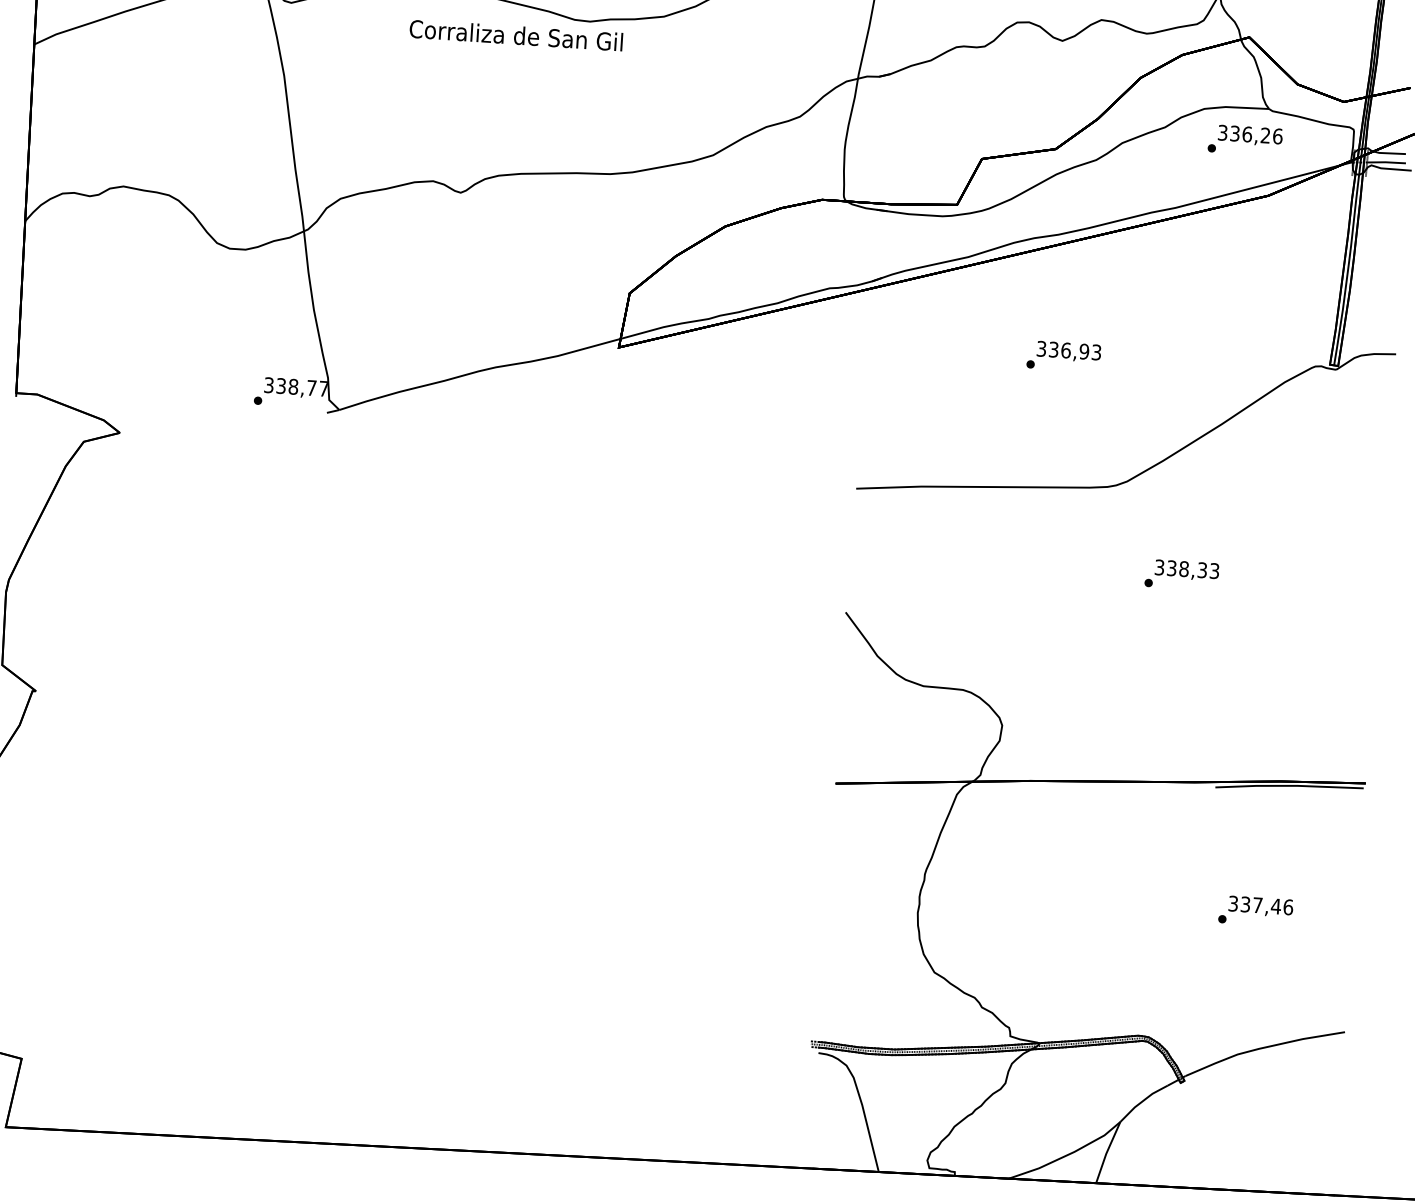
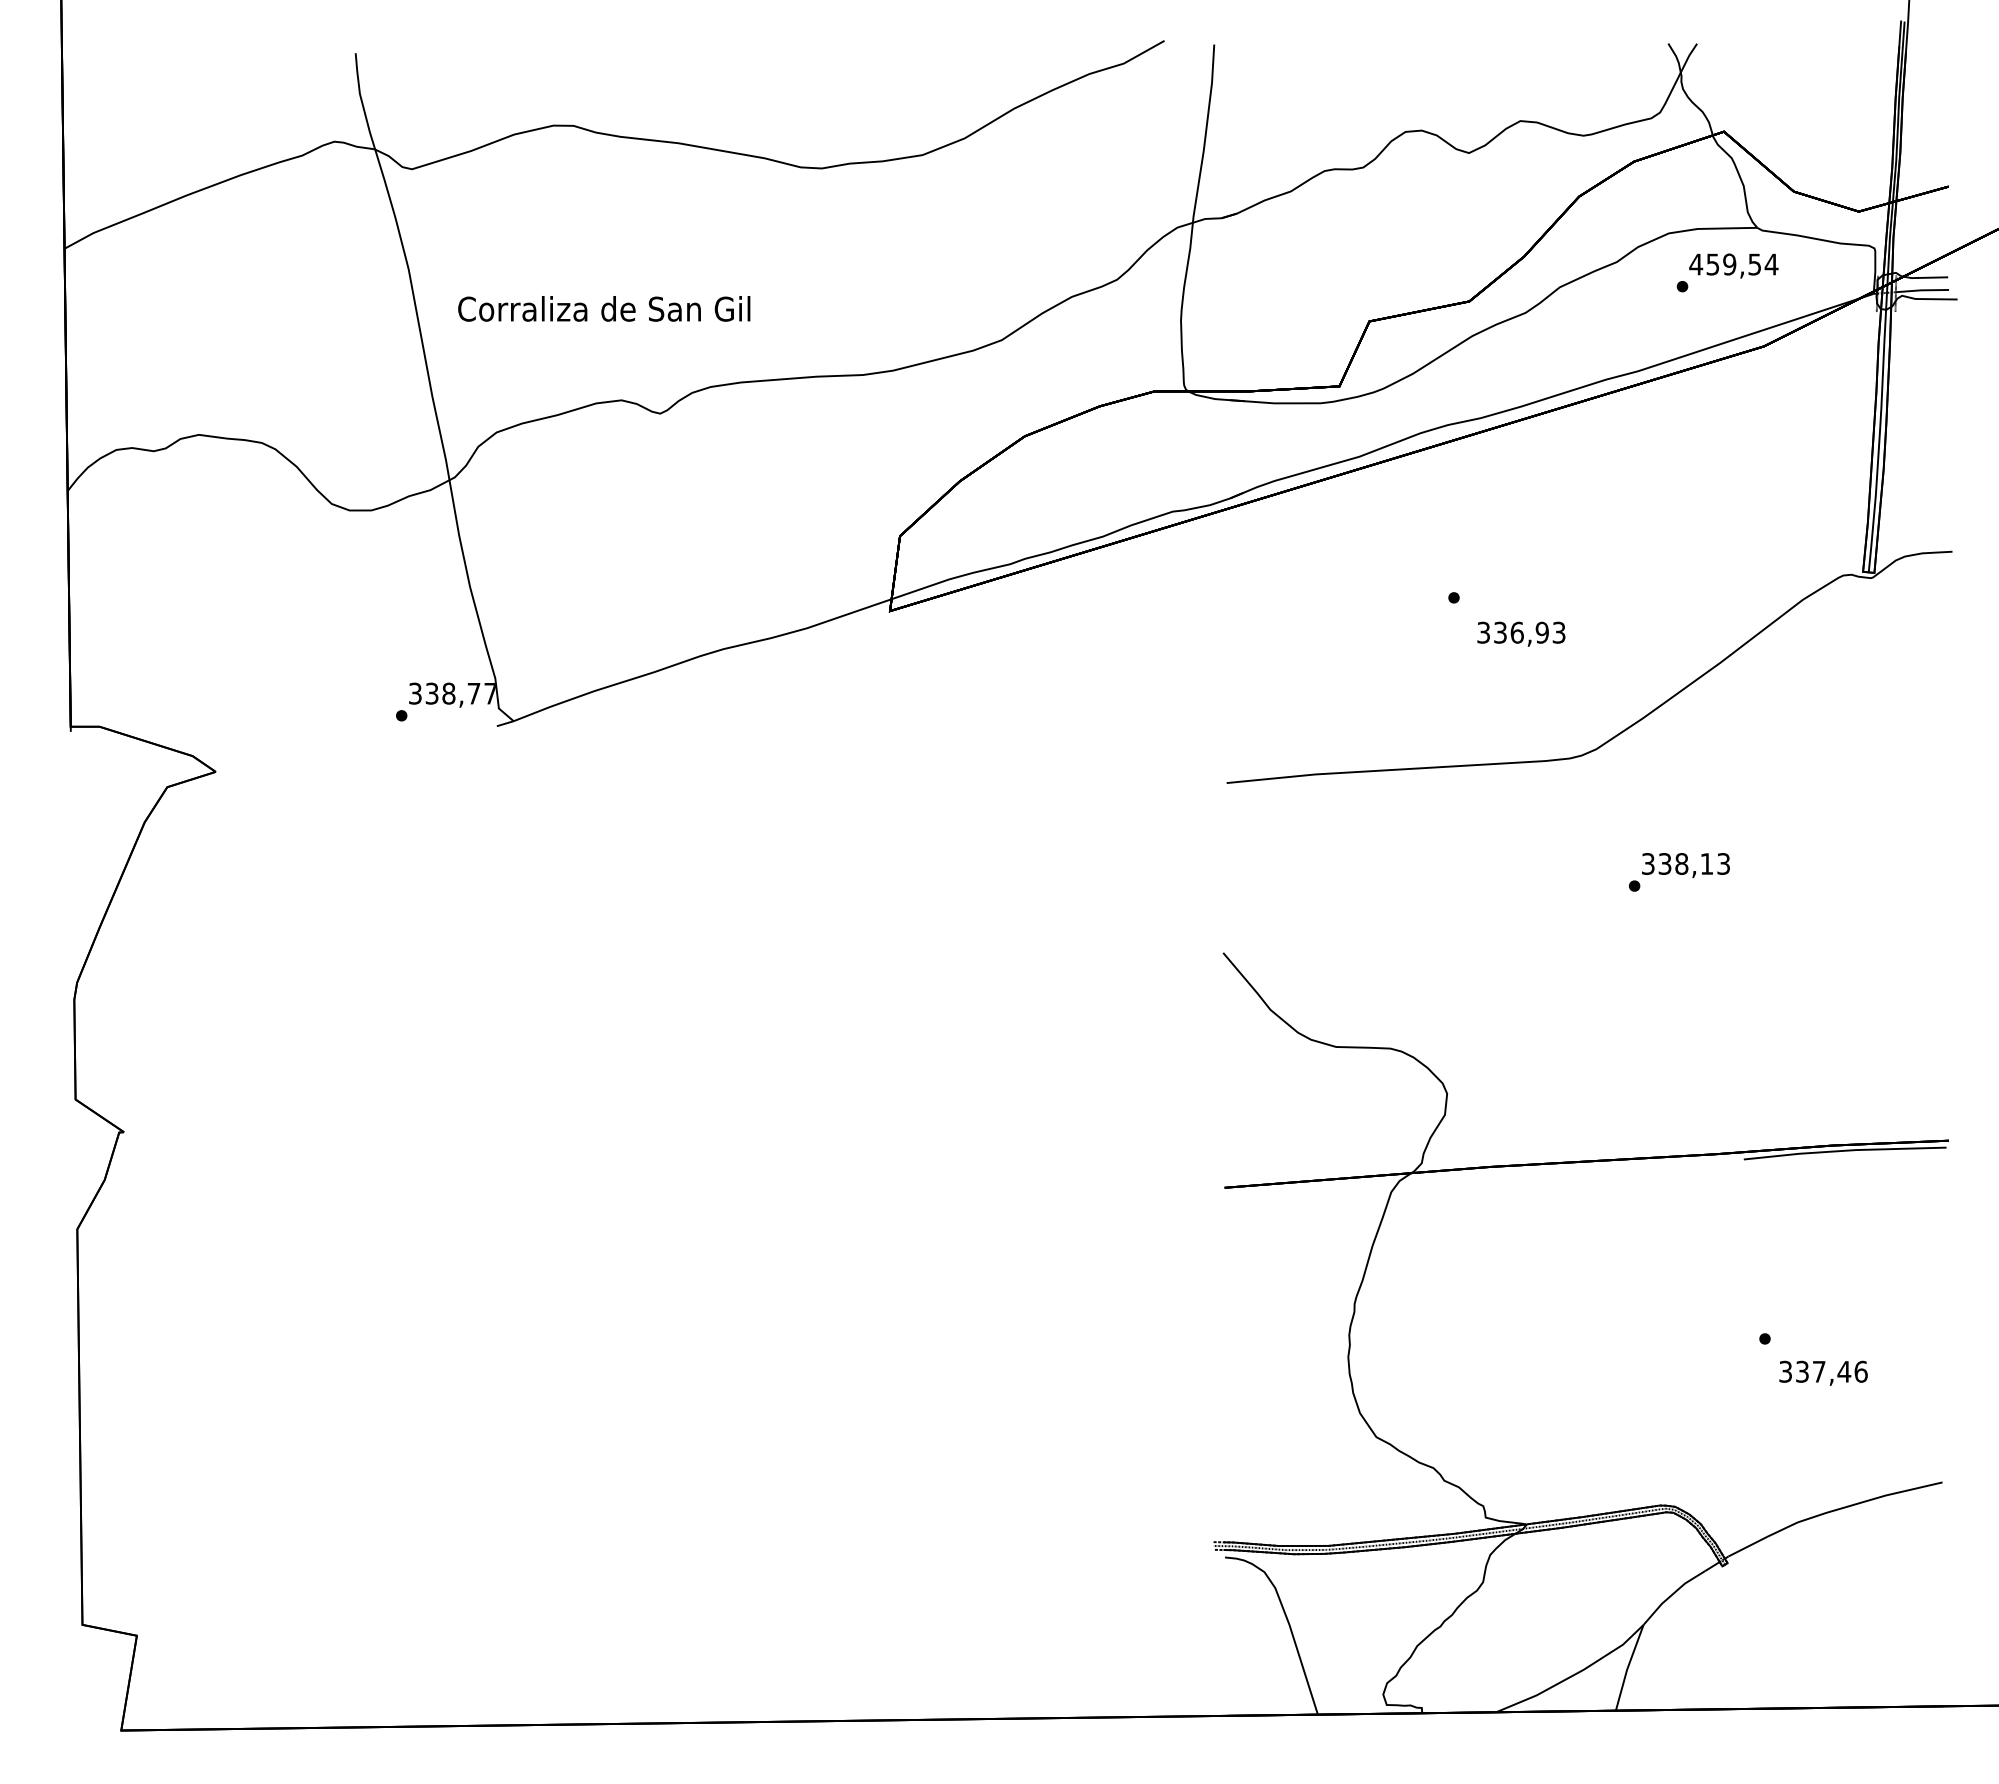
text: (516, 35) -> (604, 308), moved
text: (1250, 134) -> (1733, 264), 336,26 -> 459,54
text: (1069, 351) -> (1521, 633), moved
text: (1202, 569) -> (1706, 863), 338,33 -> 338,13
text: (1260, 906) -> (1823, 1372), moved

